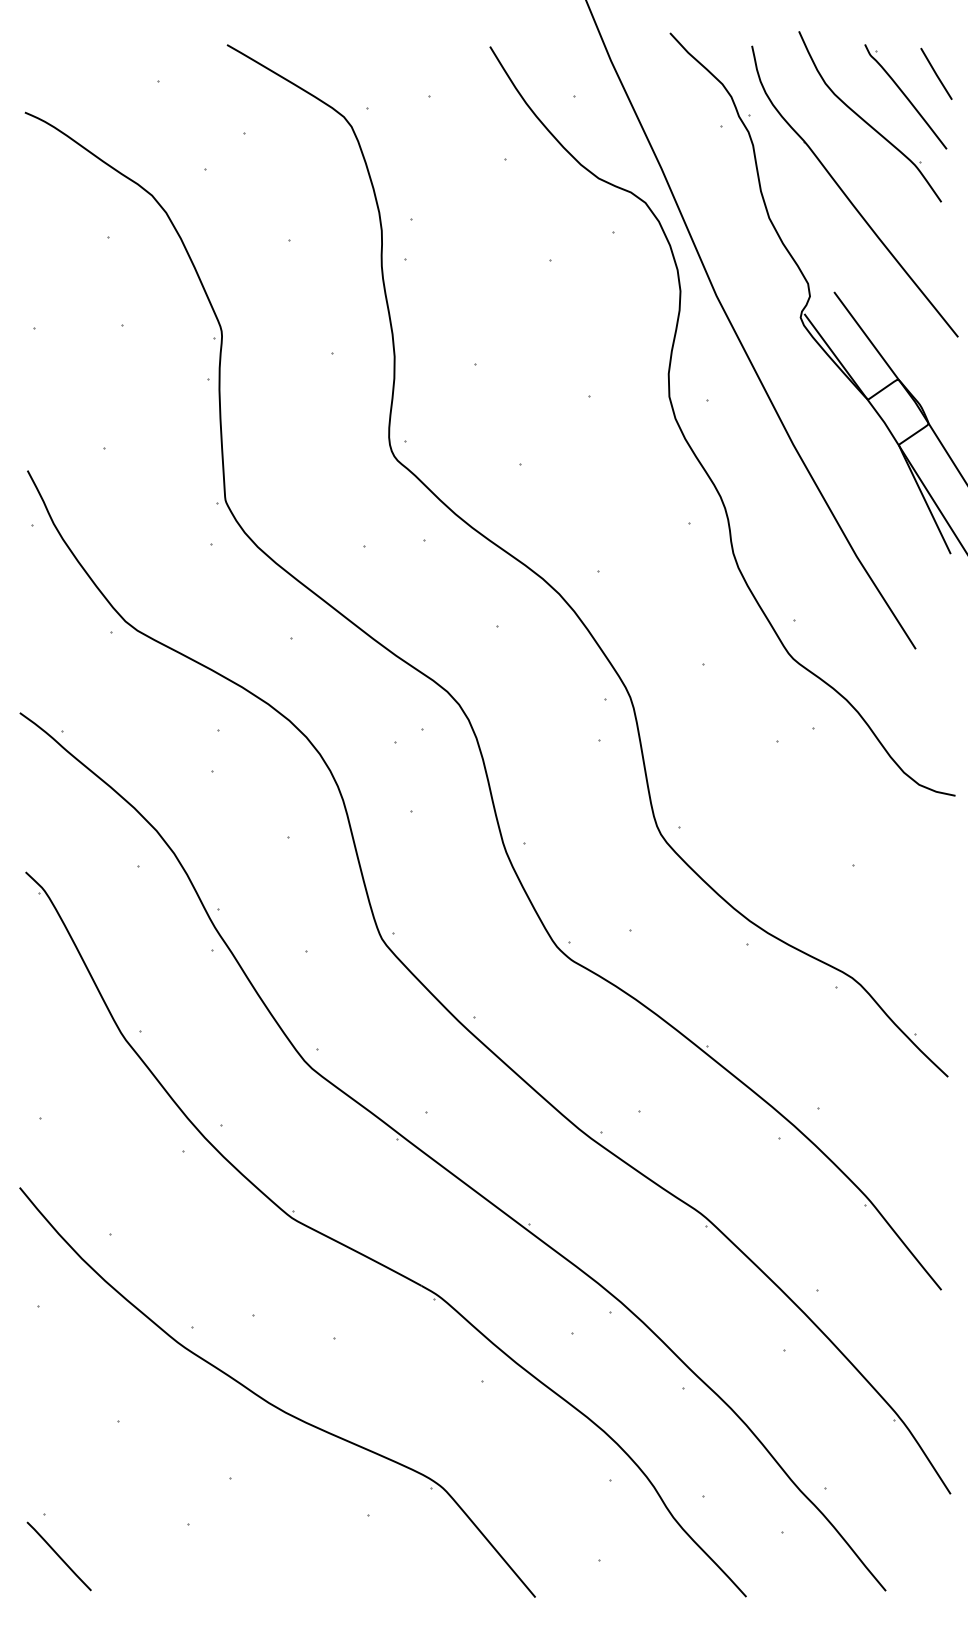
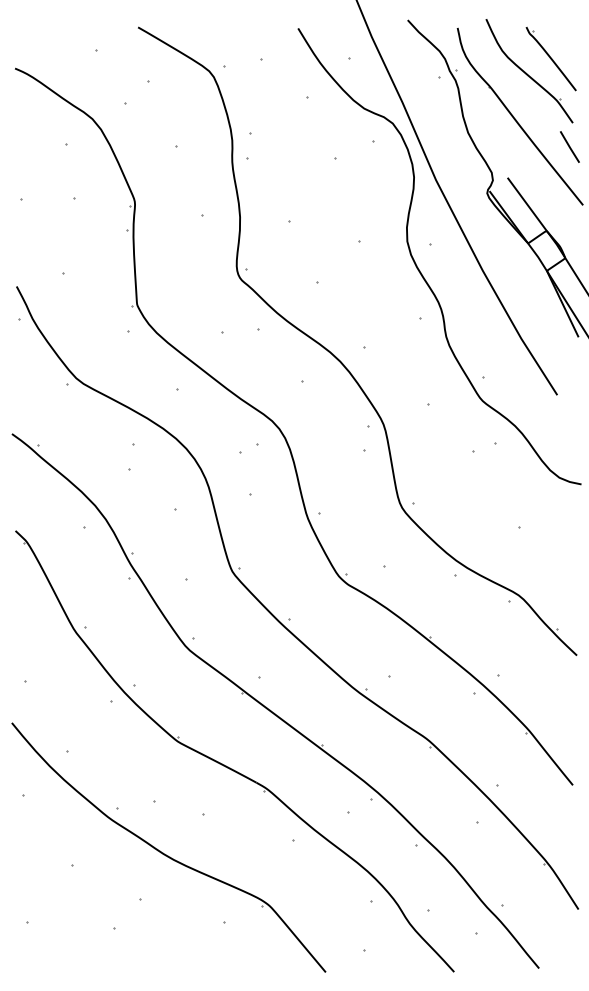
line: (935, 73) -> (569, 146), moved
line: (58, 1556) -> (35, 947), removed

